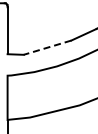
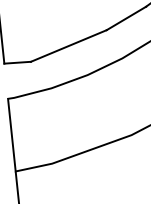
line: (47, 47) -> (68, 45), dashed -> solid

